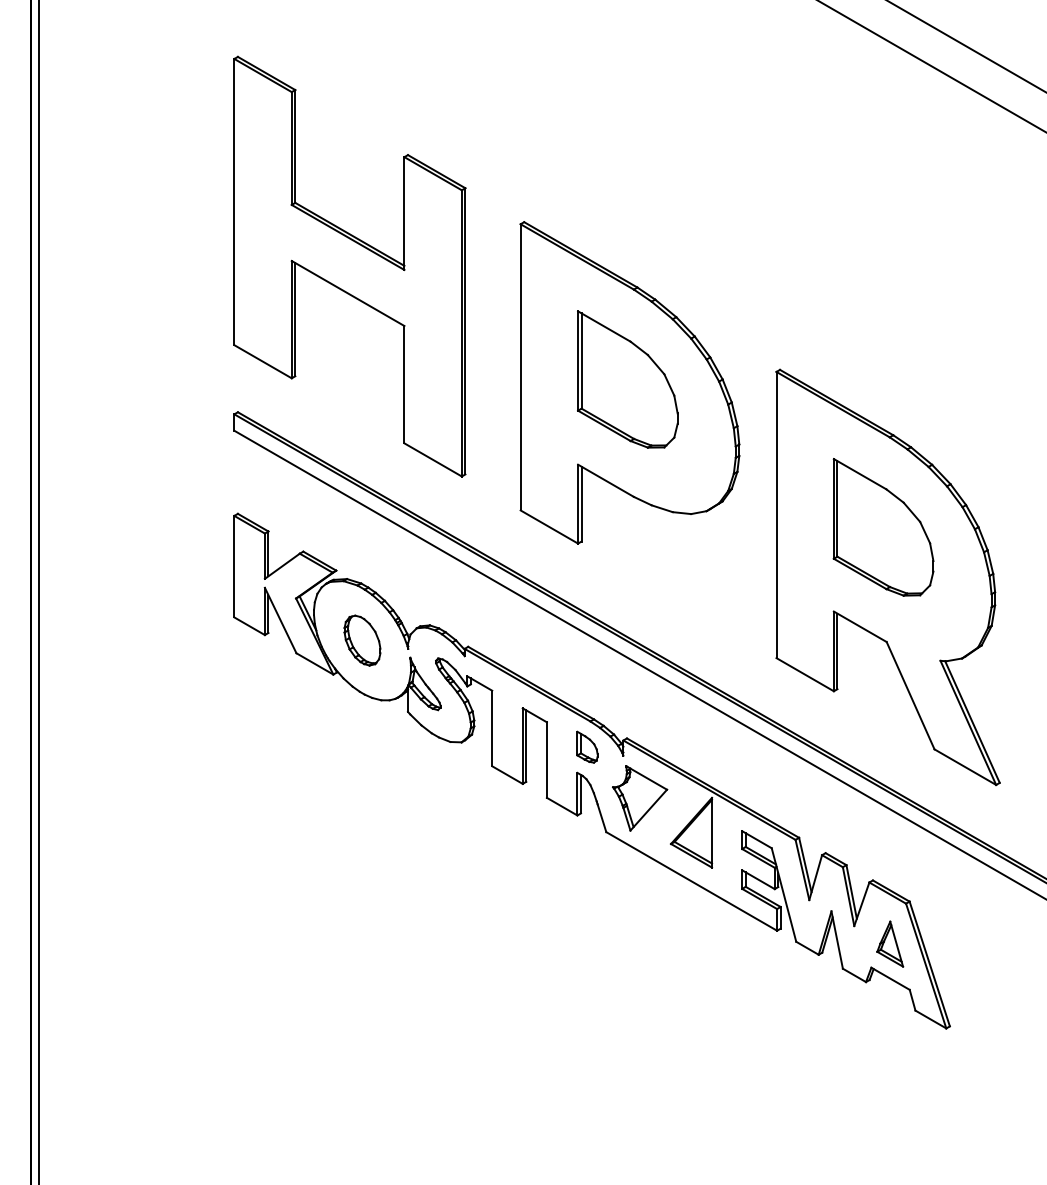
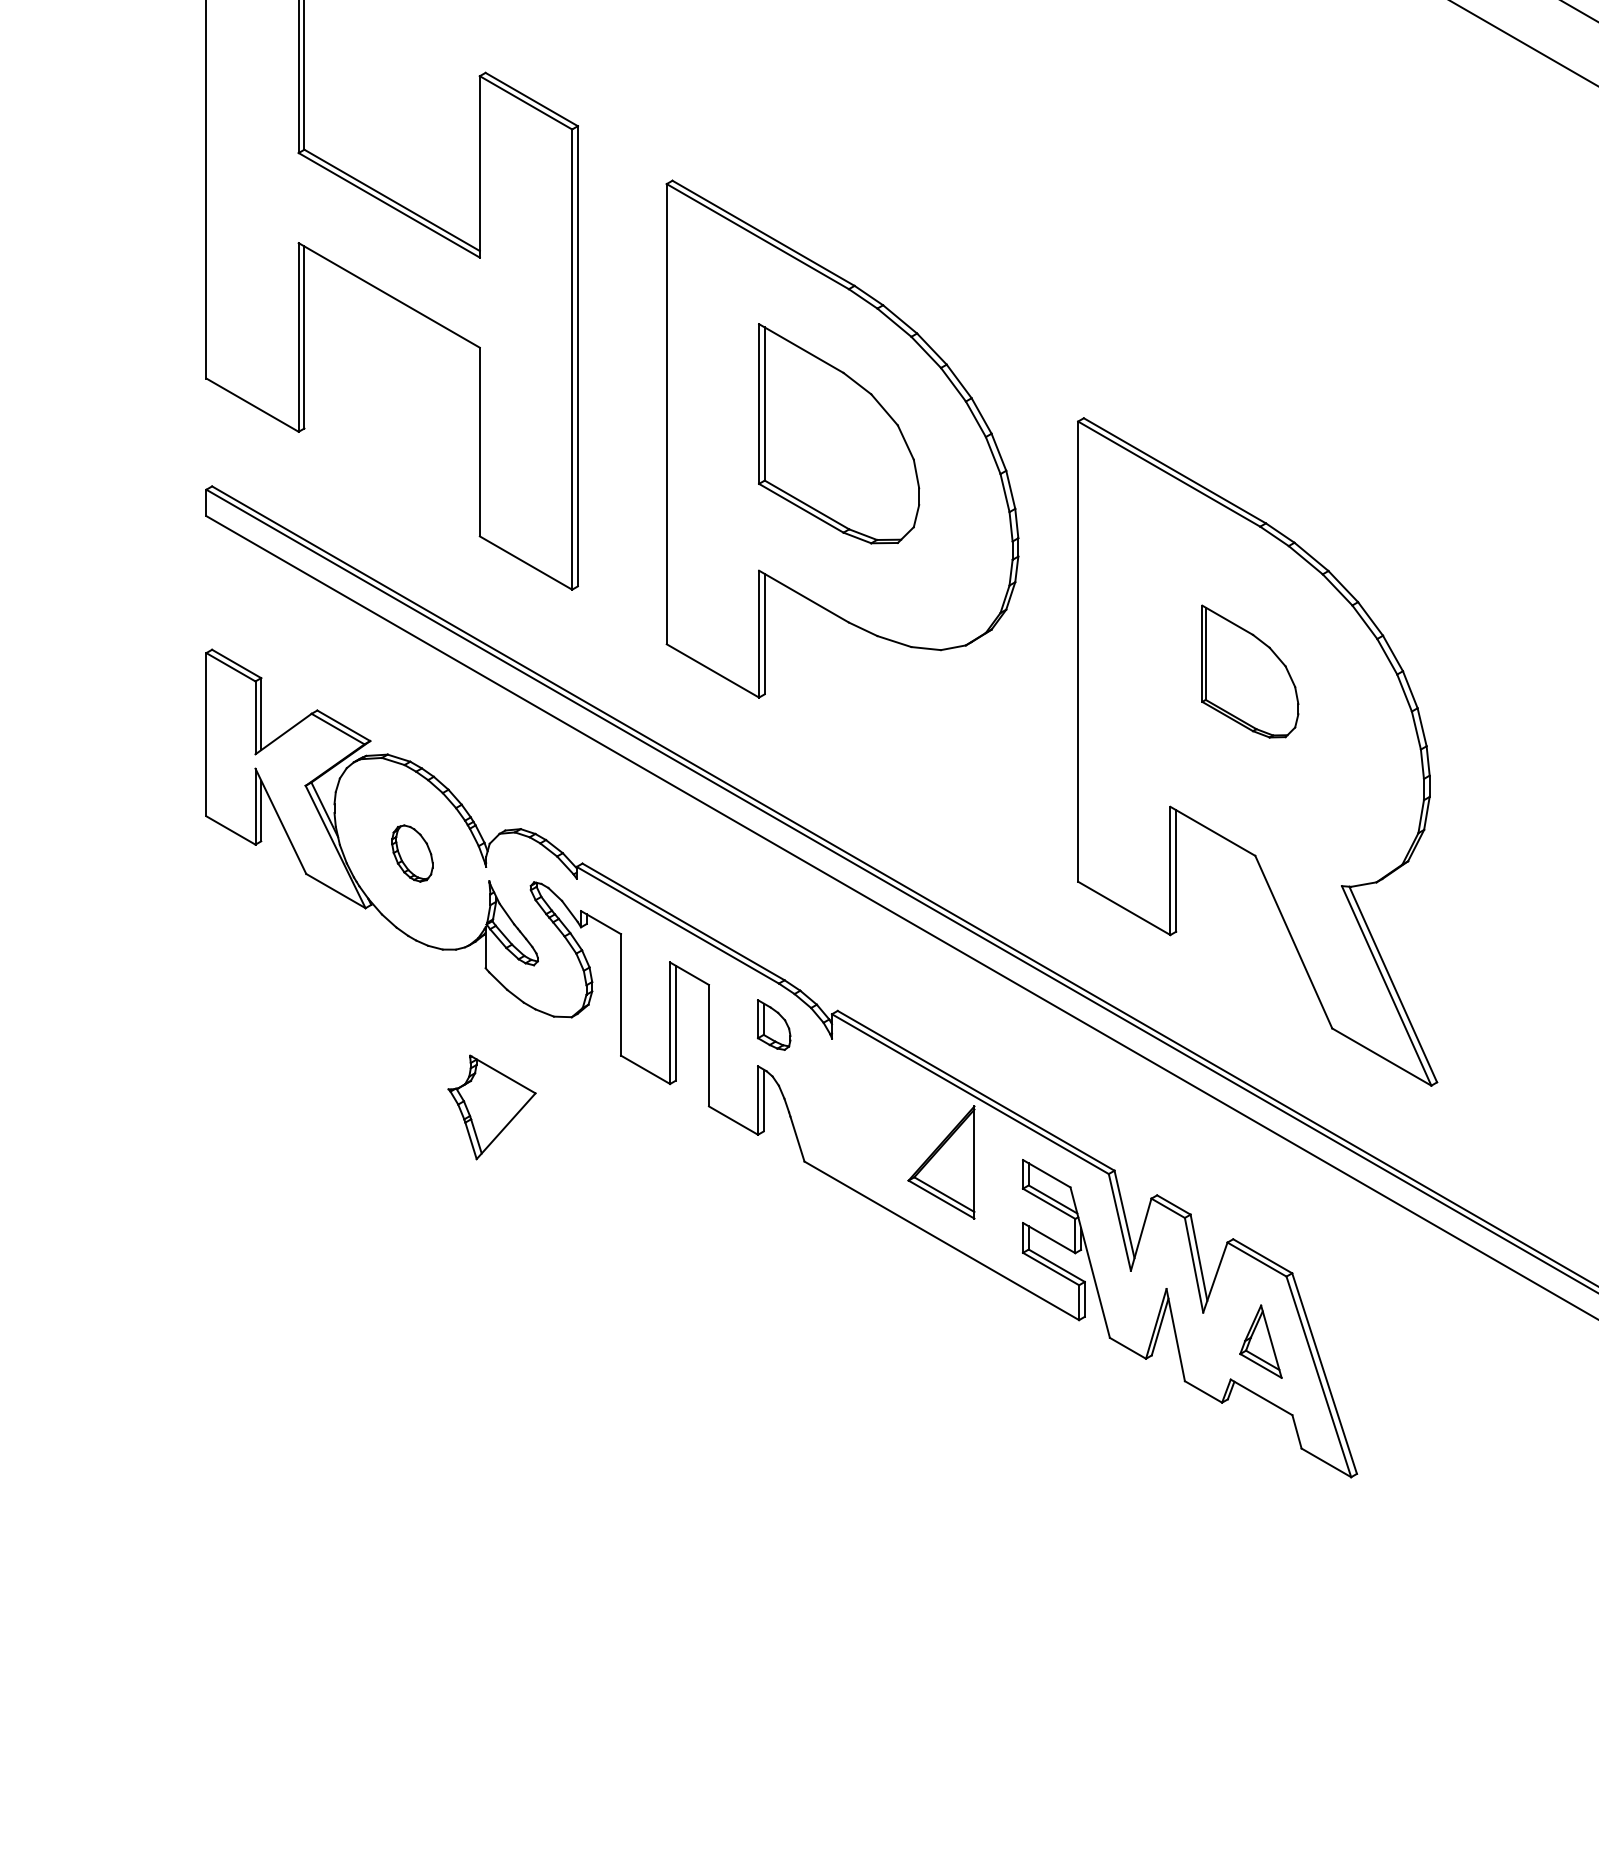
part: (883, 527) -> (1250, 671), size x0.6
part: (362, 640) -> (412, 853), size x0.7
part: (640, 798) -> (492, 1107), moved

